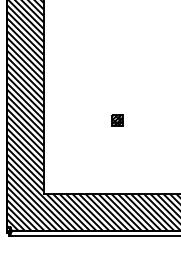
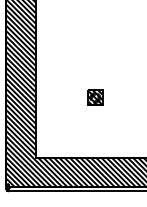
part: (117, 120) -> (95, 97), size x1.67

